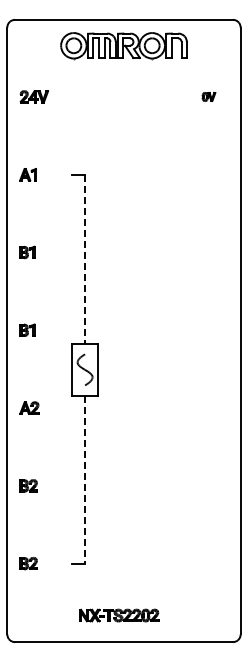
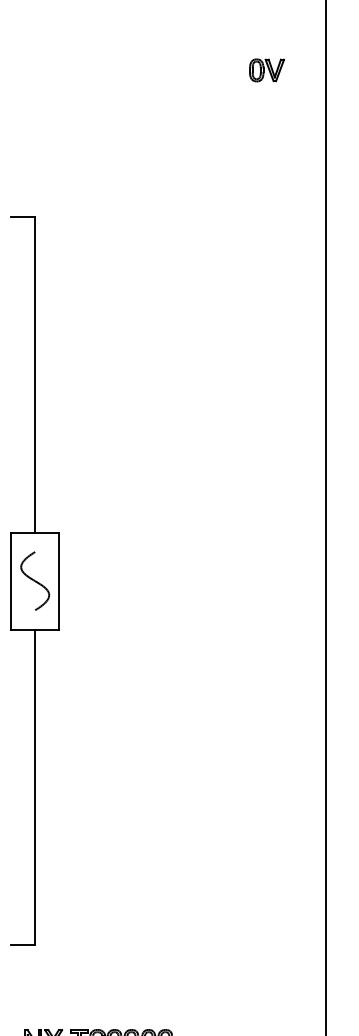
part: (208, 96) -> (266, 69), size x1.43
line: (85, 260) -> (35, 376), dashed -> solid
line: (85, 480) -> (35, 788), dashed -> solid

